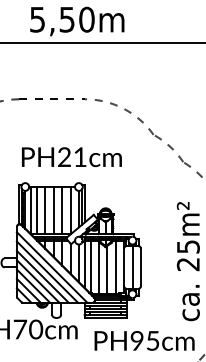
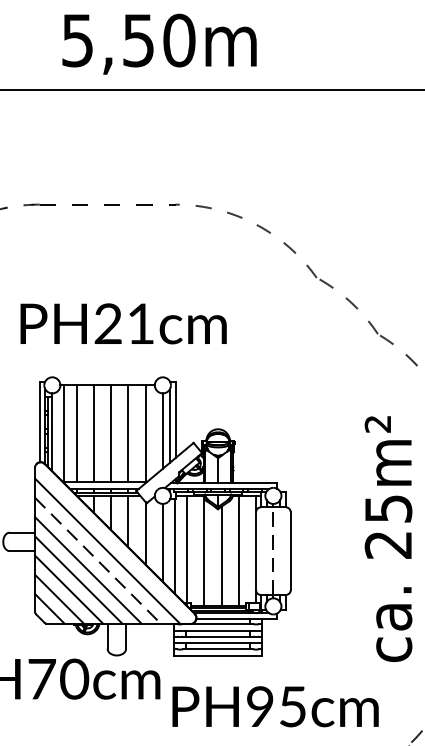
text: (71, 157) -> (122, 324), moved
line: (132, 266) -> (273, 549), solid -> dashed
line: (47, 272) -> (98, 561), solid -> dashed
text: (144, 340) -> (275, 705), moved

